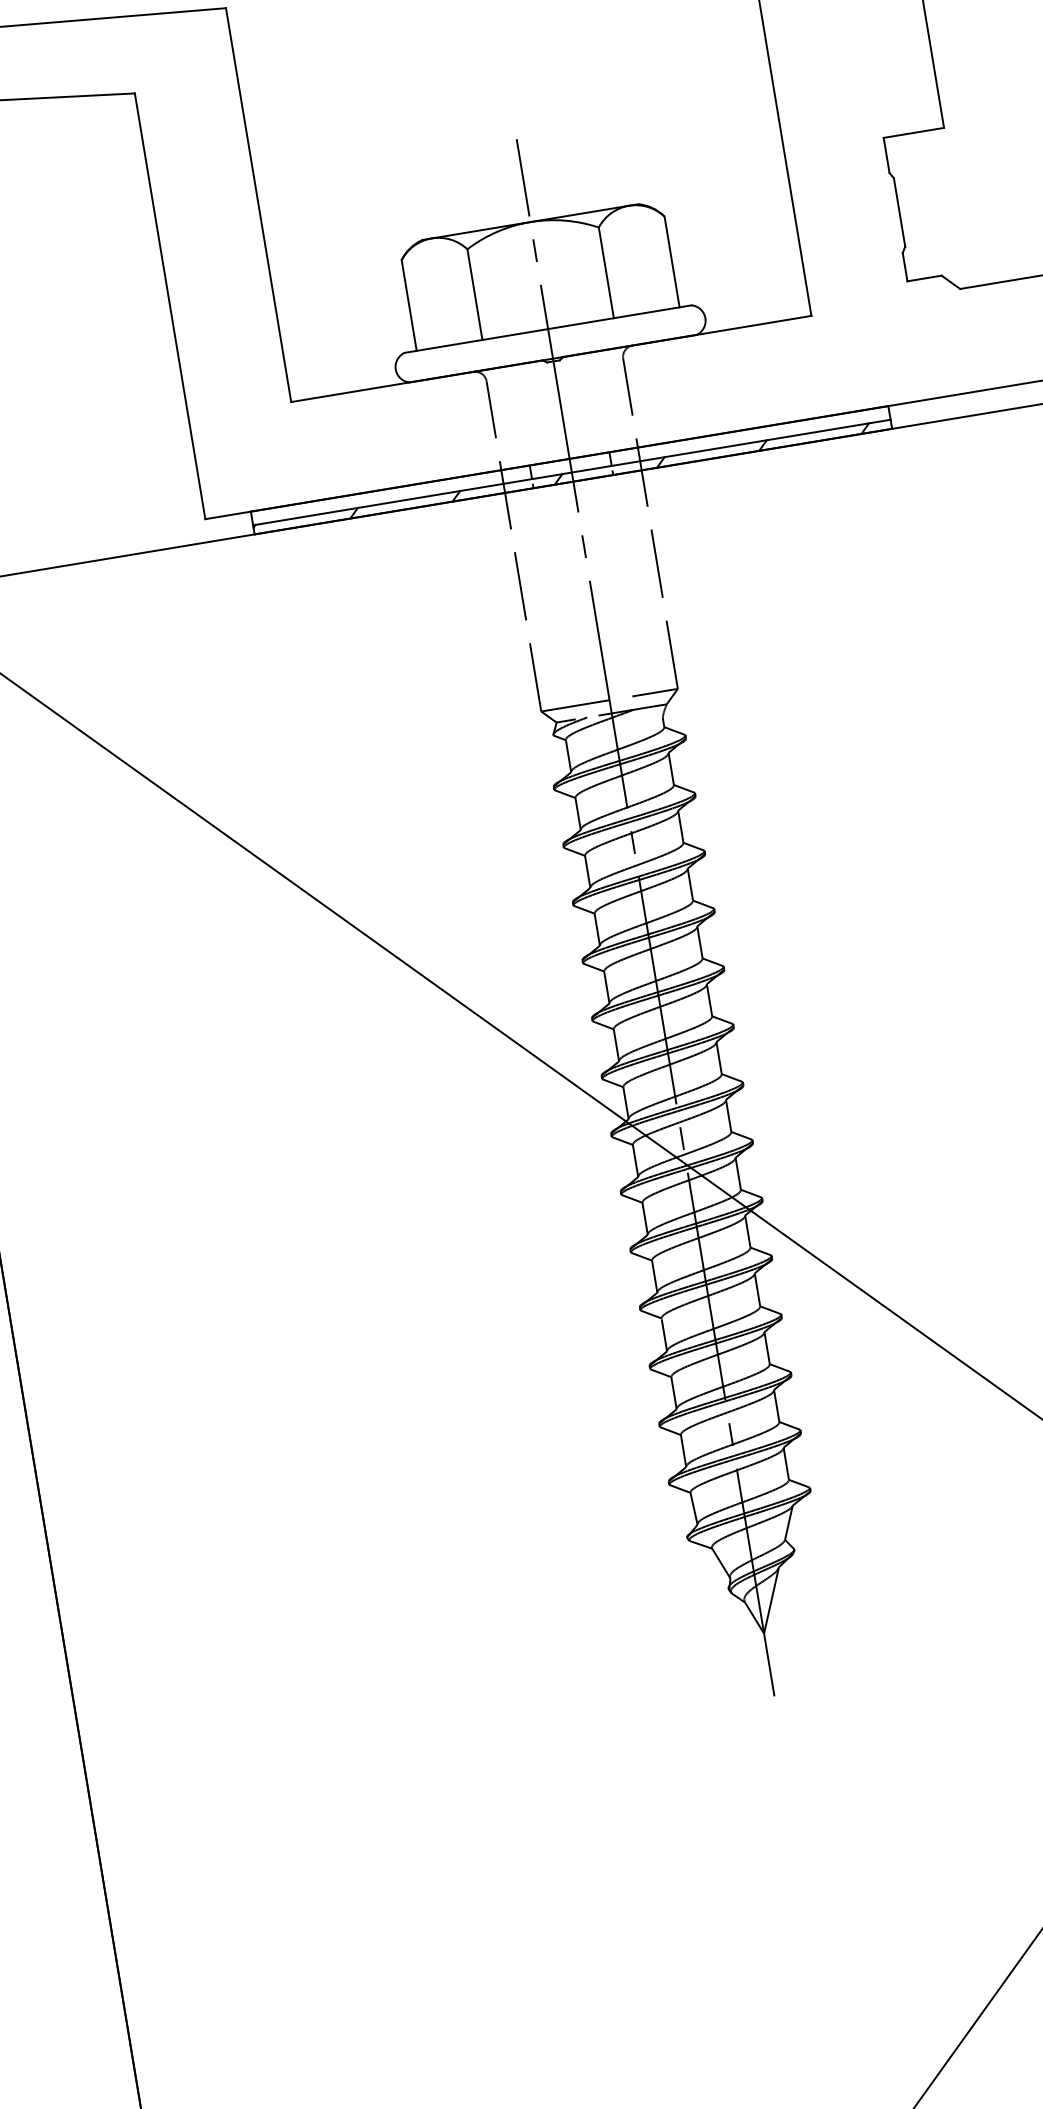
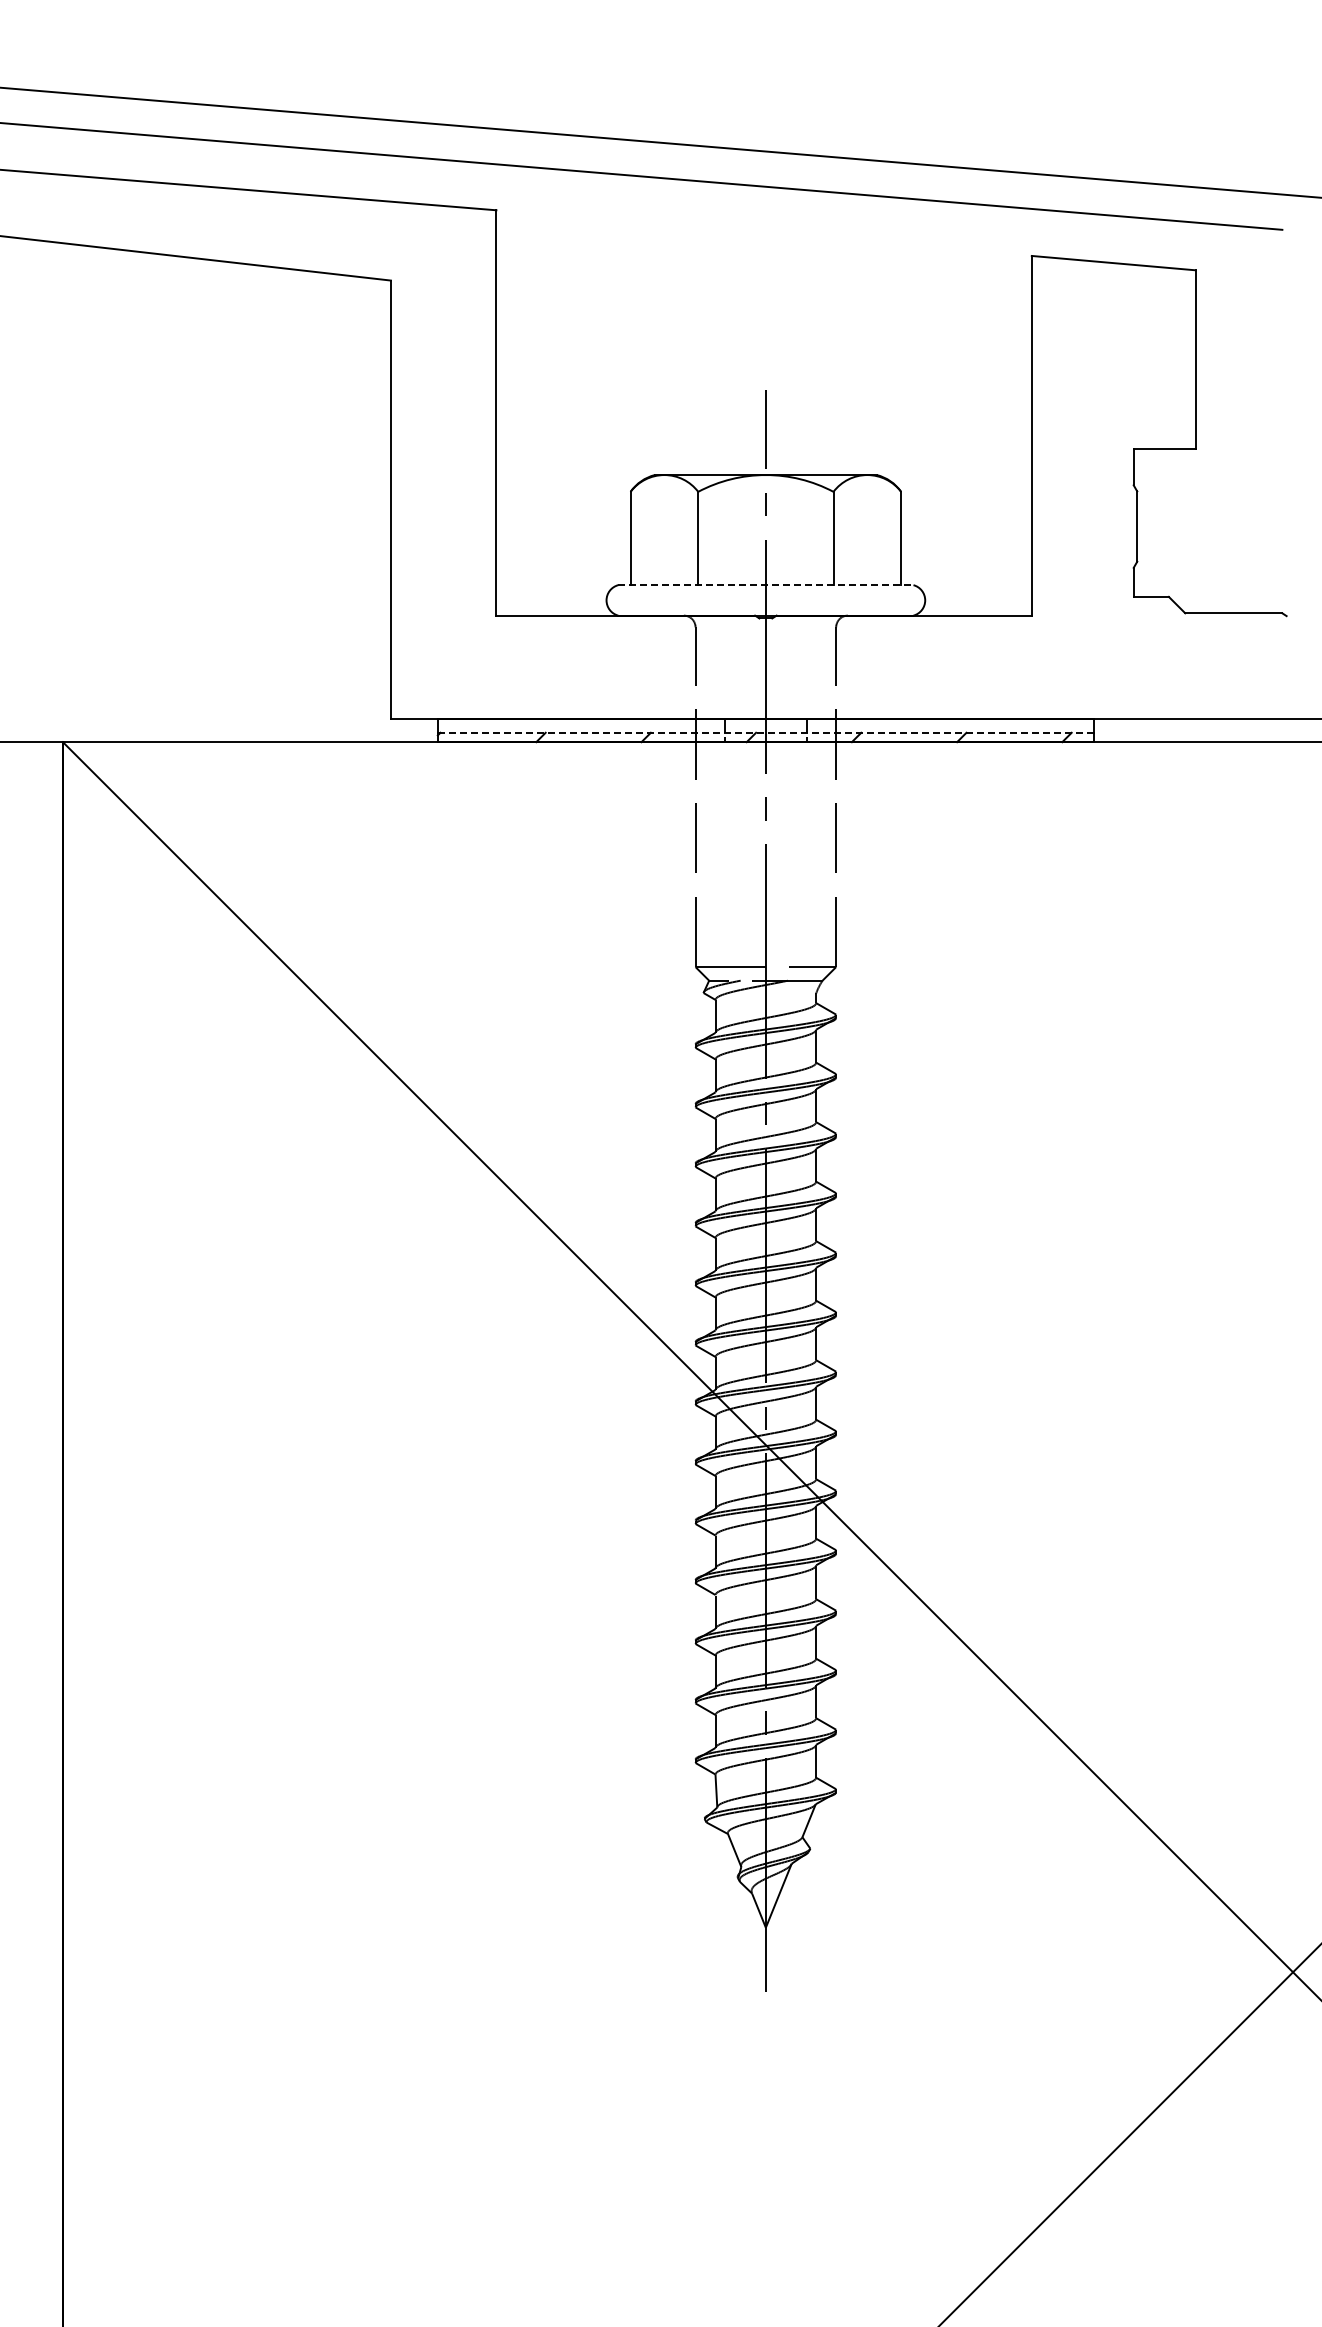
line: (547, 329) -> (765, 585), solid -> dashed
line: (571, 472) -> (765, 732), solid -> dashed

